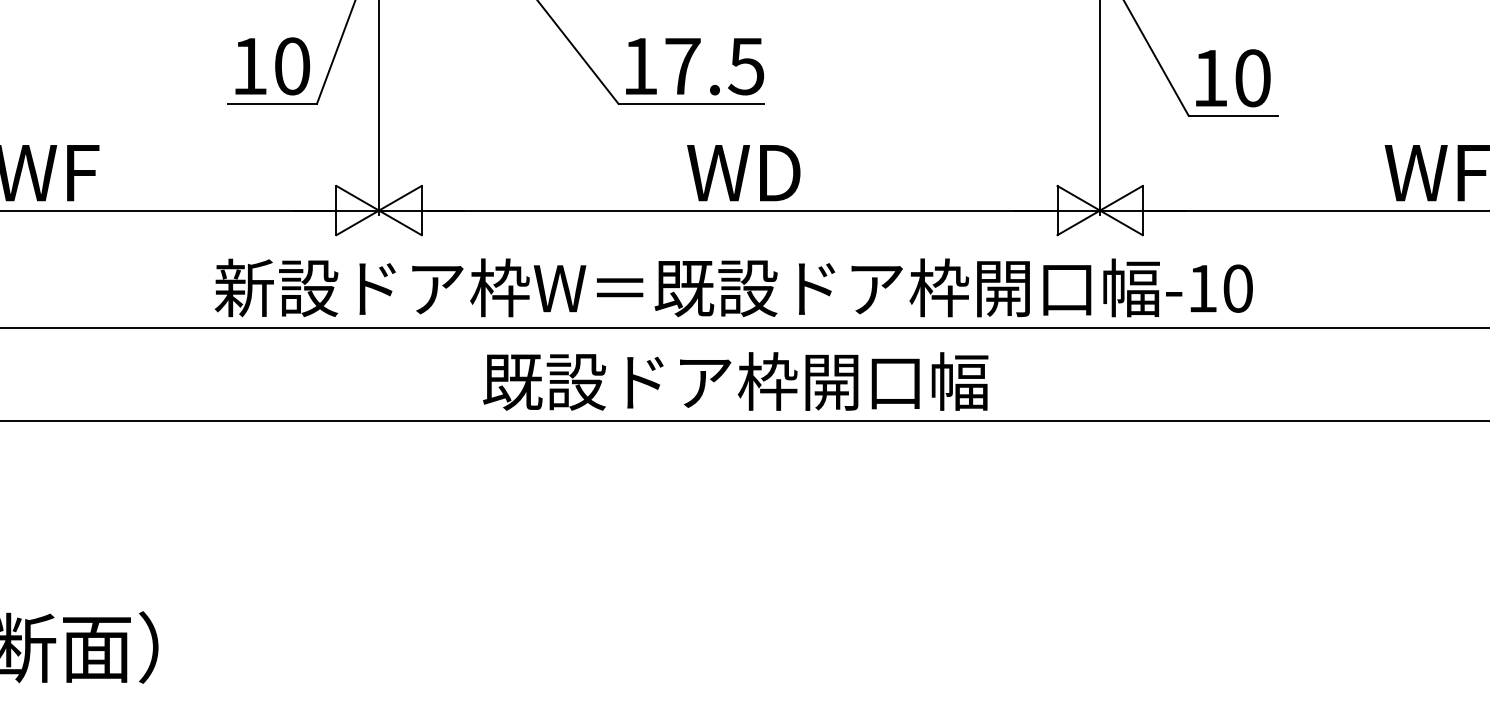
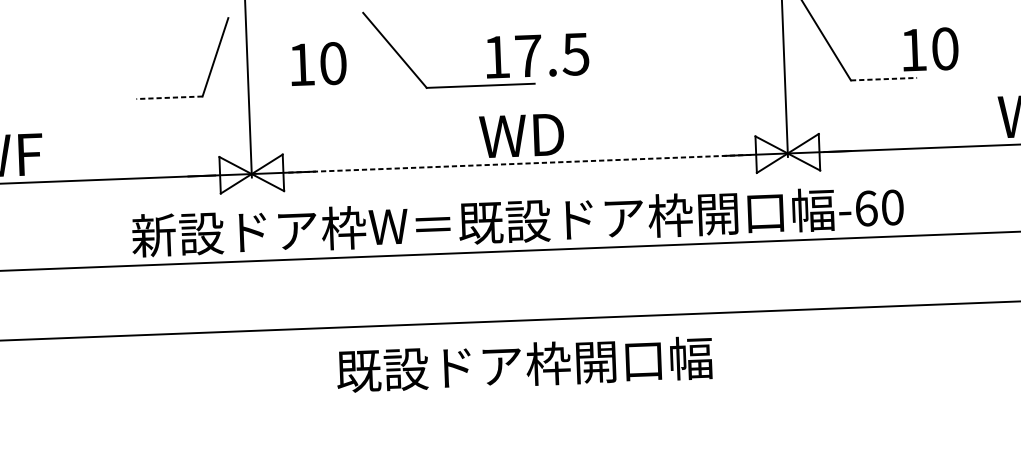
text: (272, 66) -> (318, 64), moved
text: (695, 66) -> (537, 55), moved
text: (1233, 78) -> (930, 49), moved
line: (272, 103) -> (169, 97), solid -> dashed
line: (1233, 115) -> (884, 78), solid -> dashed
line: (740, 210) -> (520, 163), solid -> dashed
text: (1202, 288) -> (866, 208), -10 -> -60
text: (735, 381) -> (524, 364), moved

